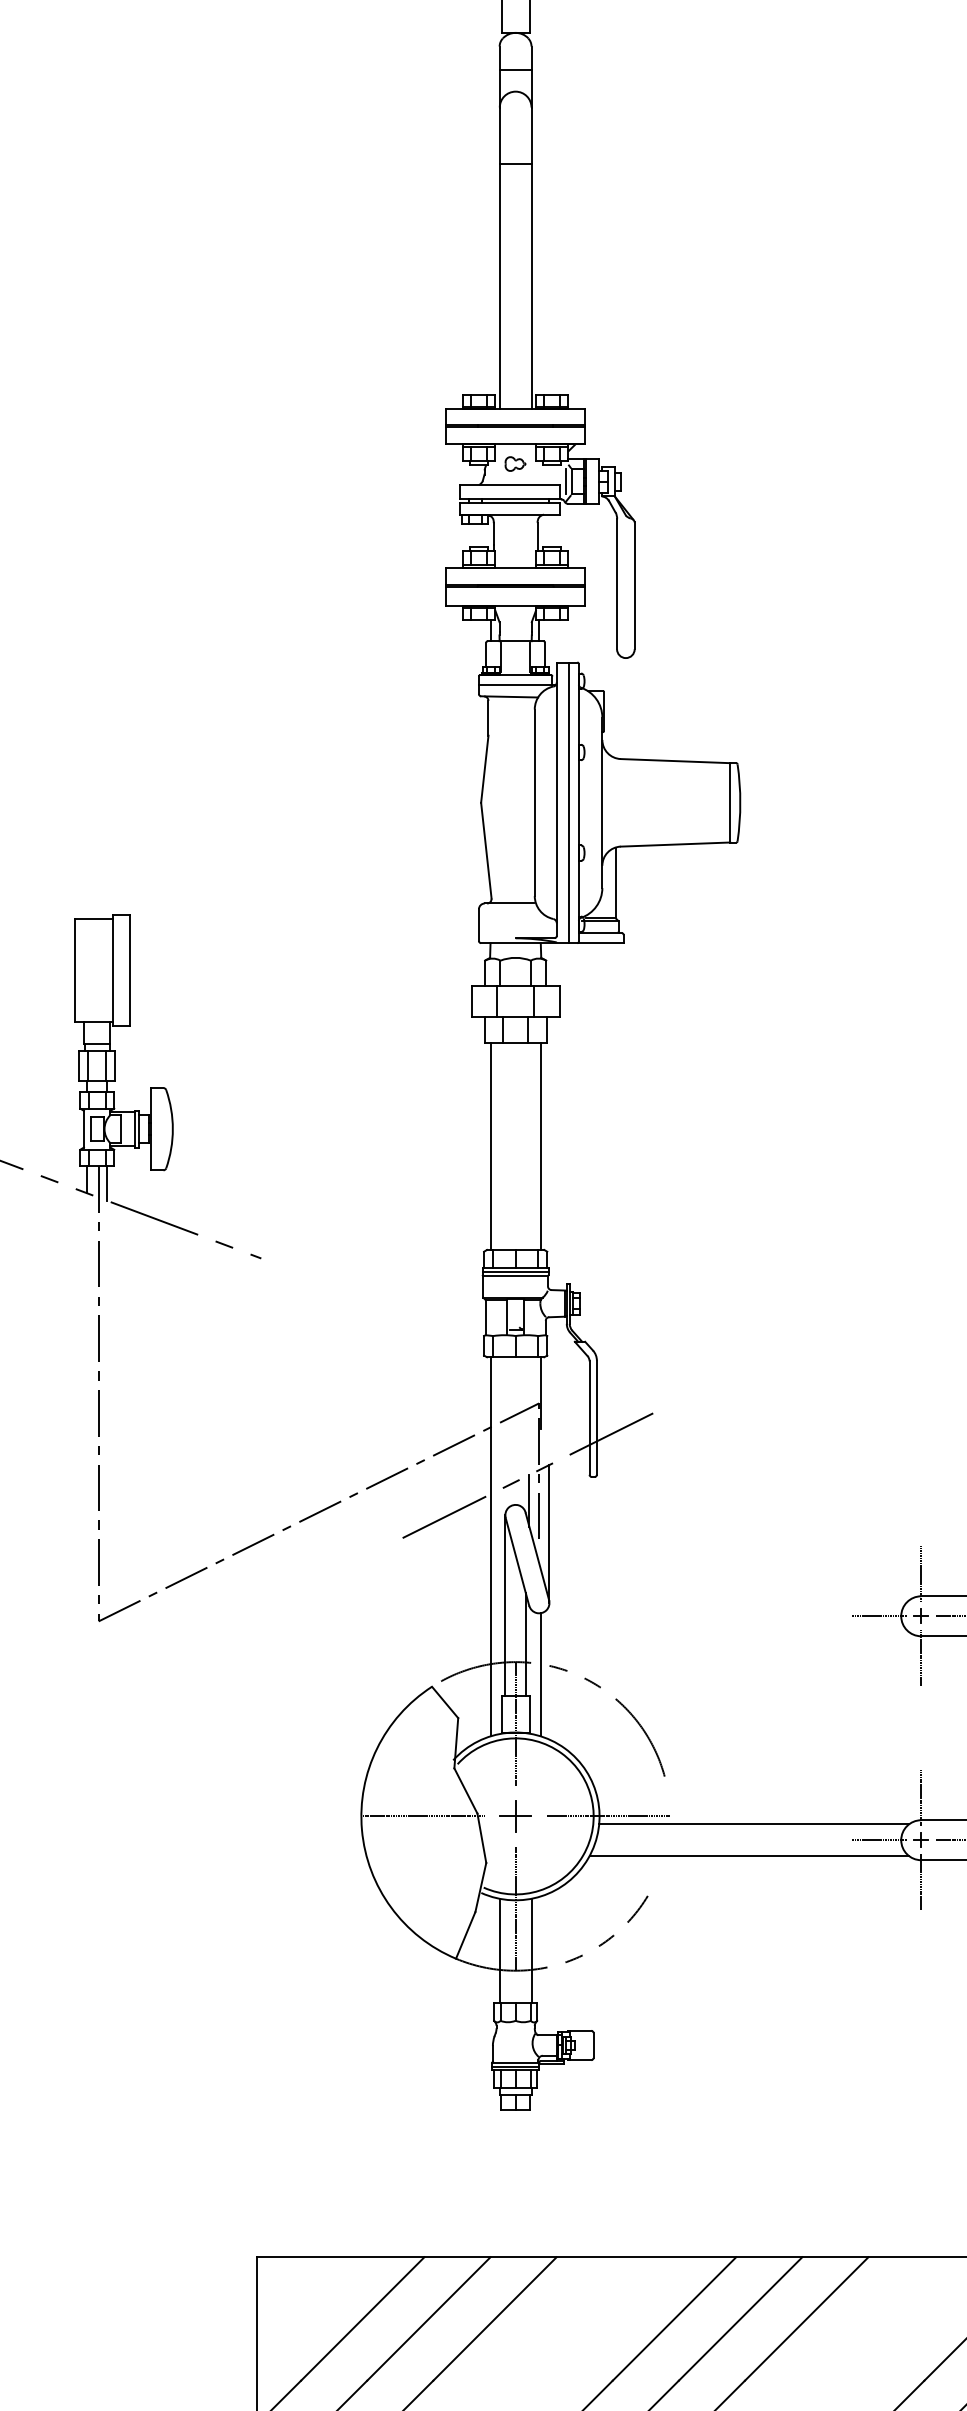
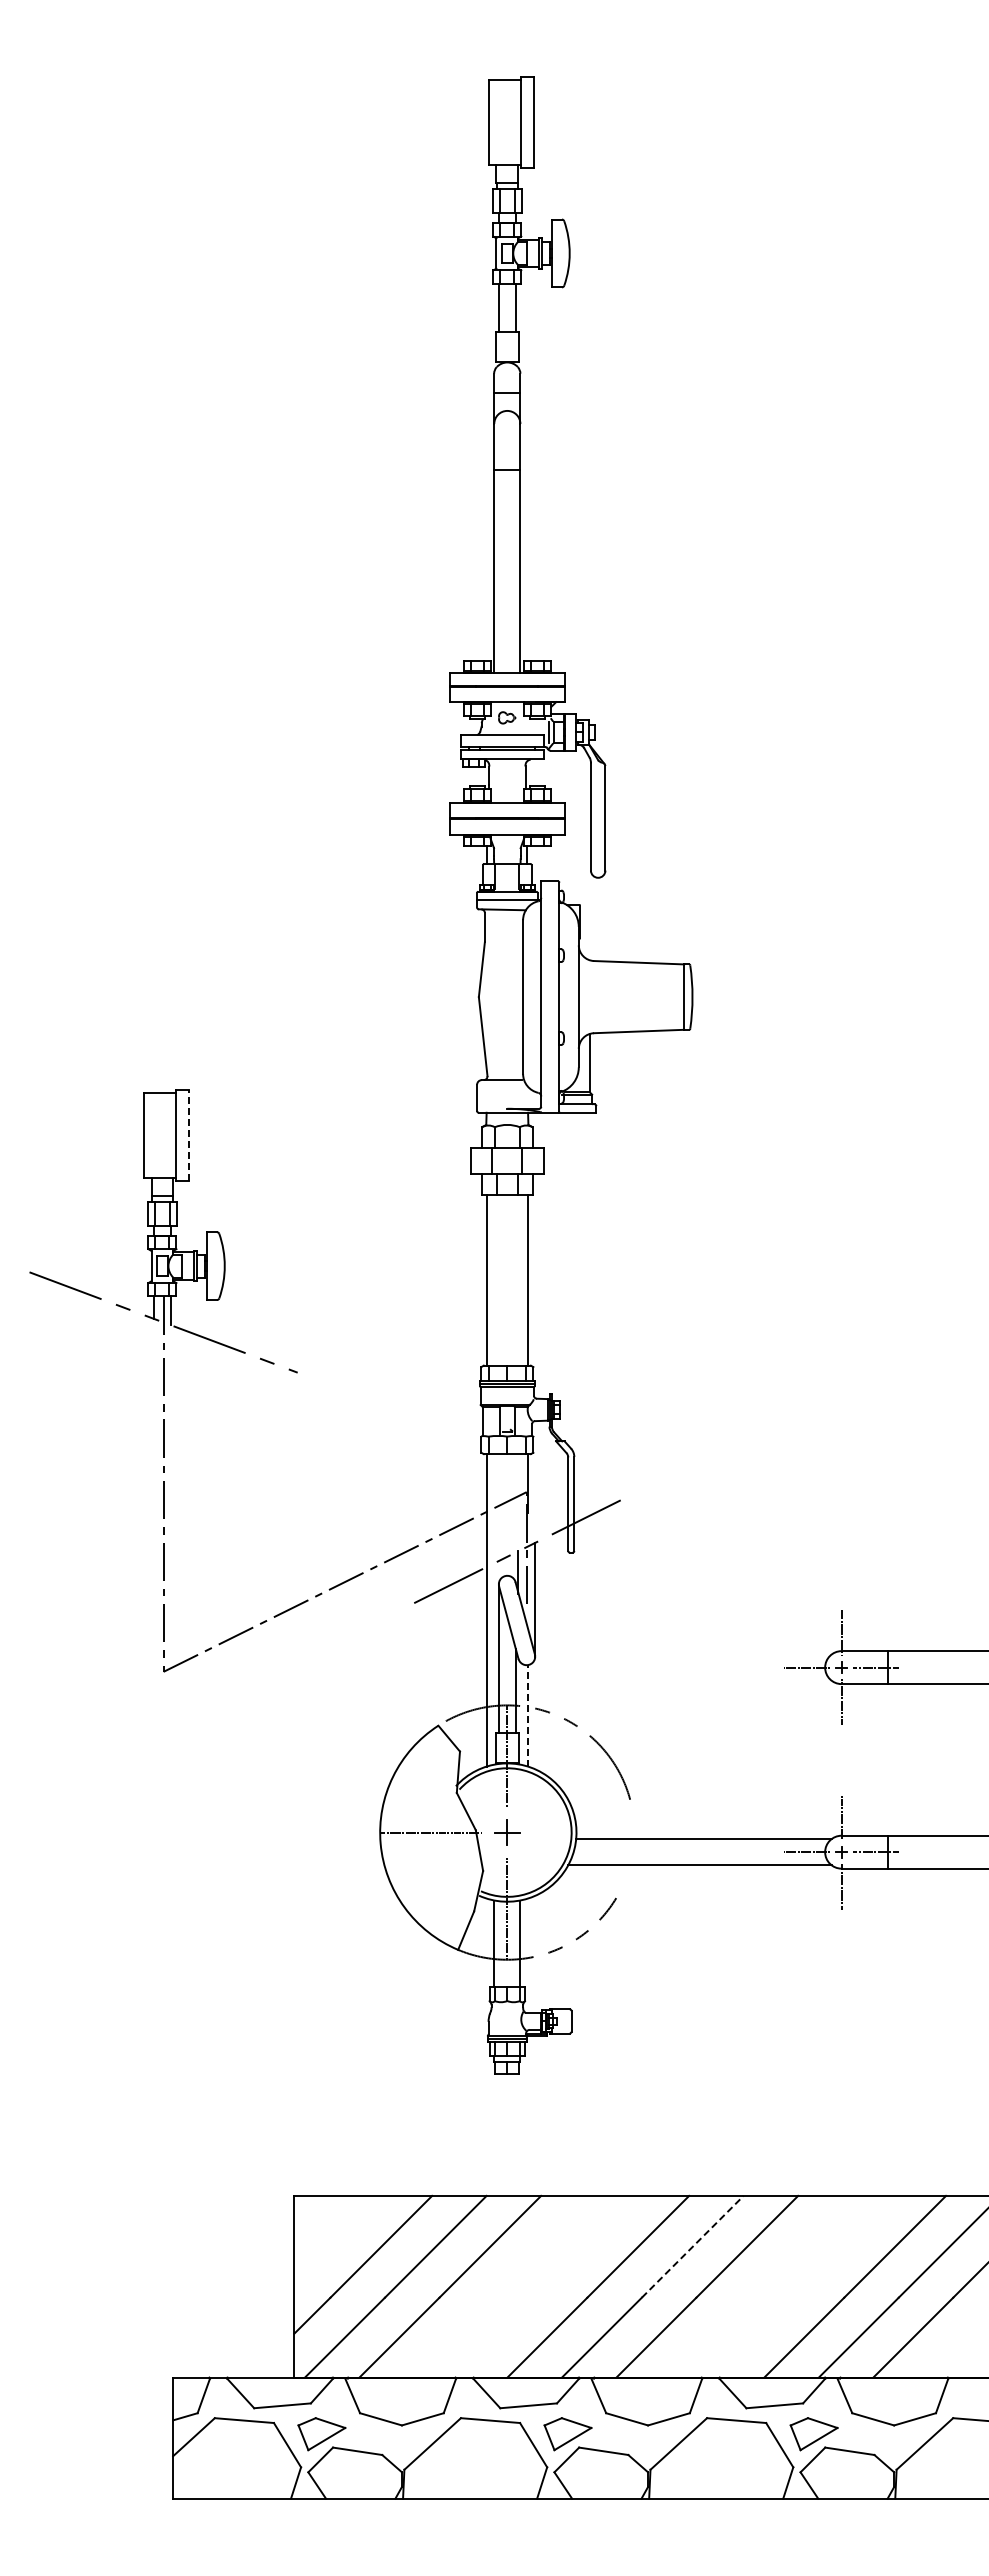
line: (568, 802) -> (550, 996), removed
line: (130, 969) -> (189, 1134), solid -> dashed
line: (540, 1674) -> (527, 1715), solid -> dashed
line: (608, 1816) -> (583, 1832), removed
line: (740, 2318) -> (692, 2246), solid -> dashed

